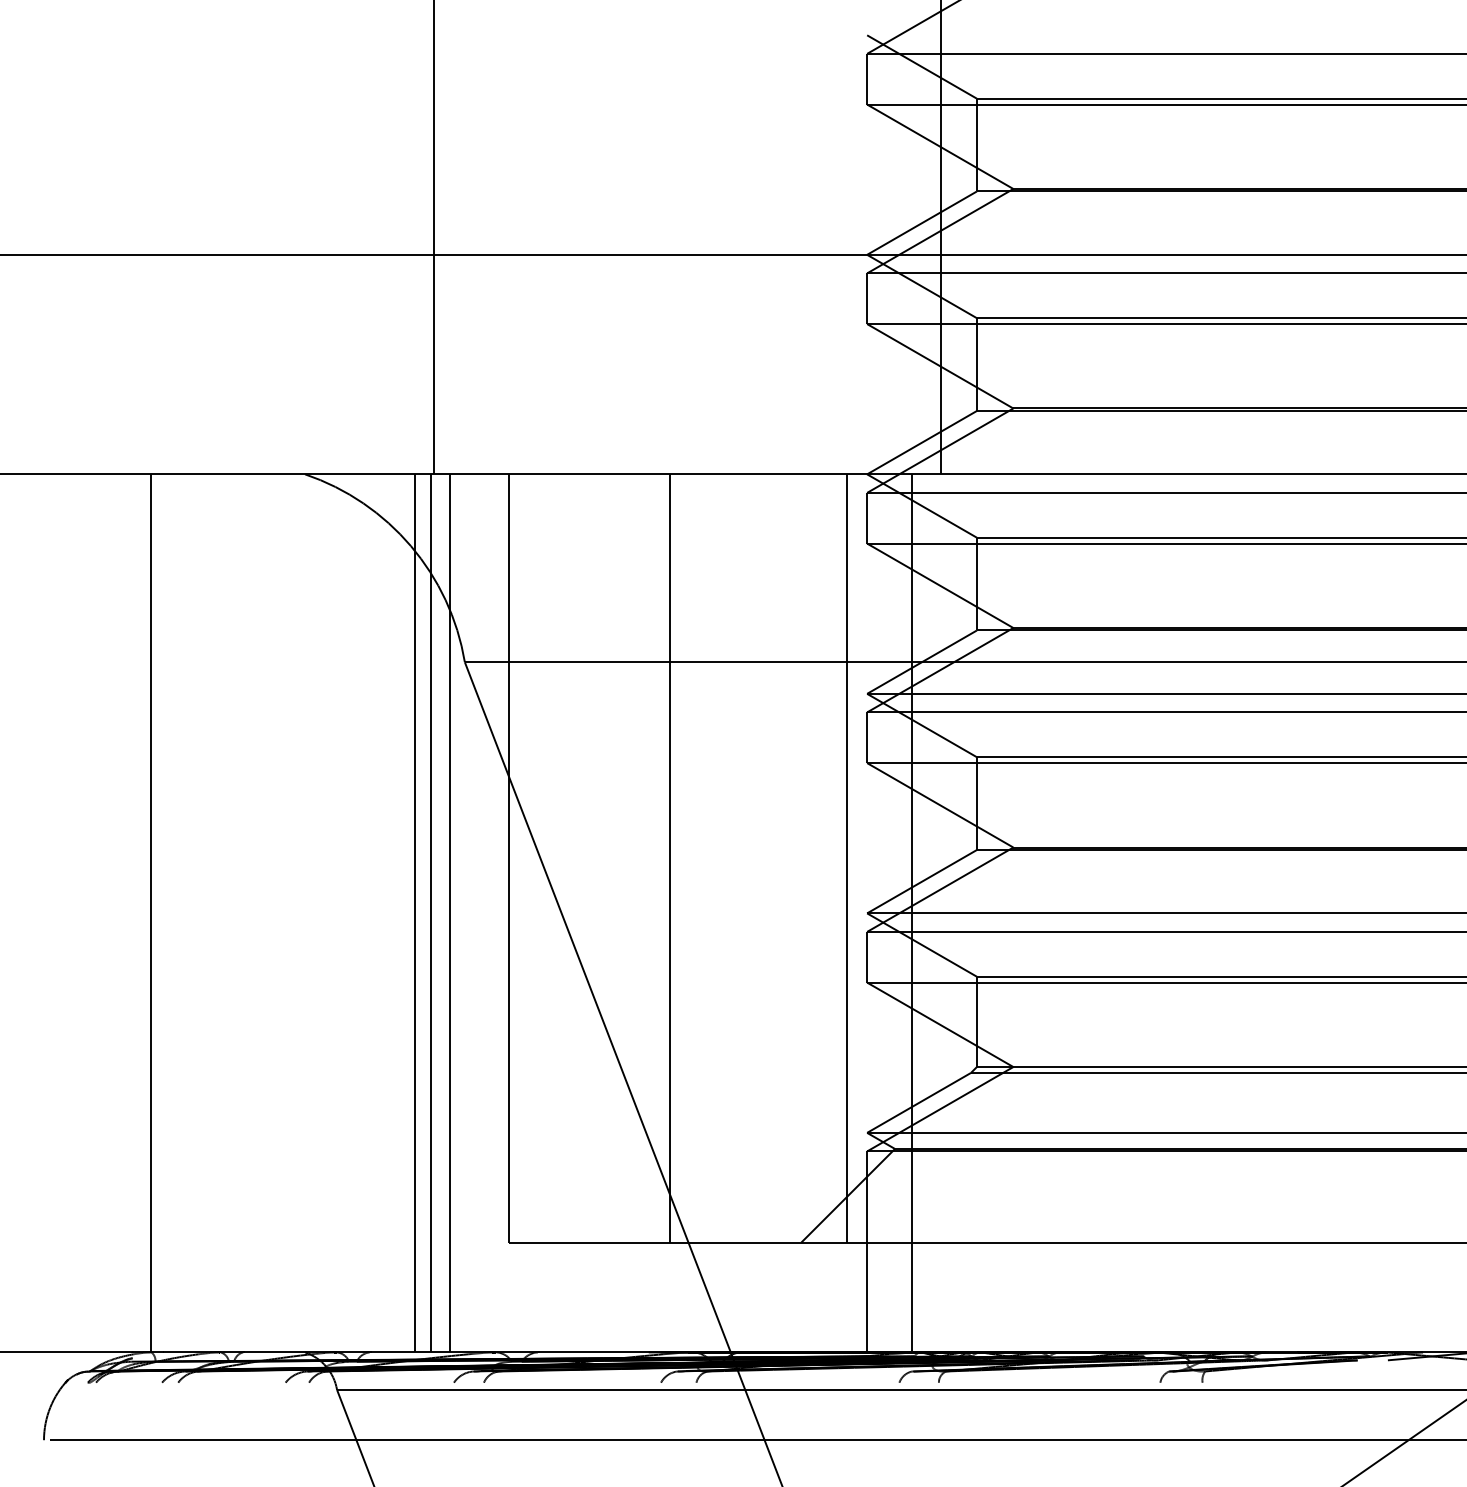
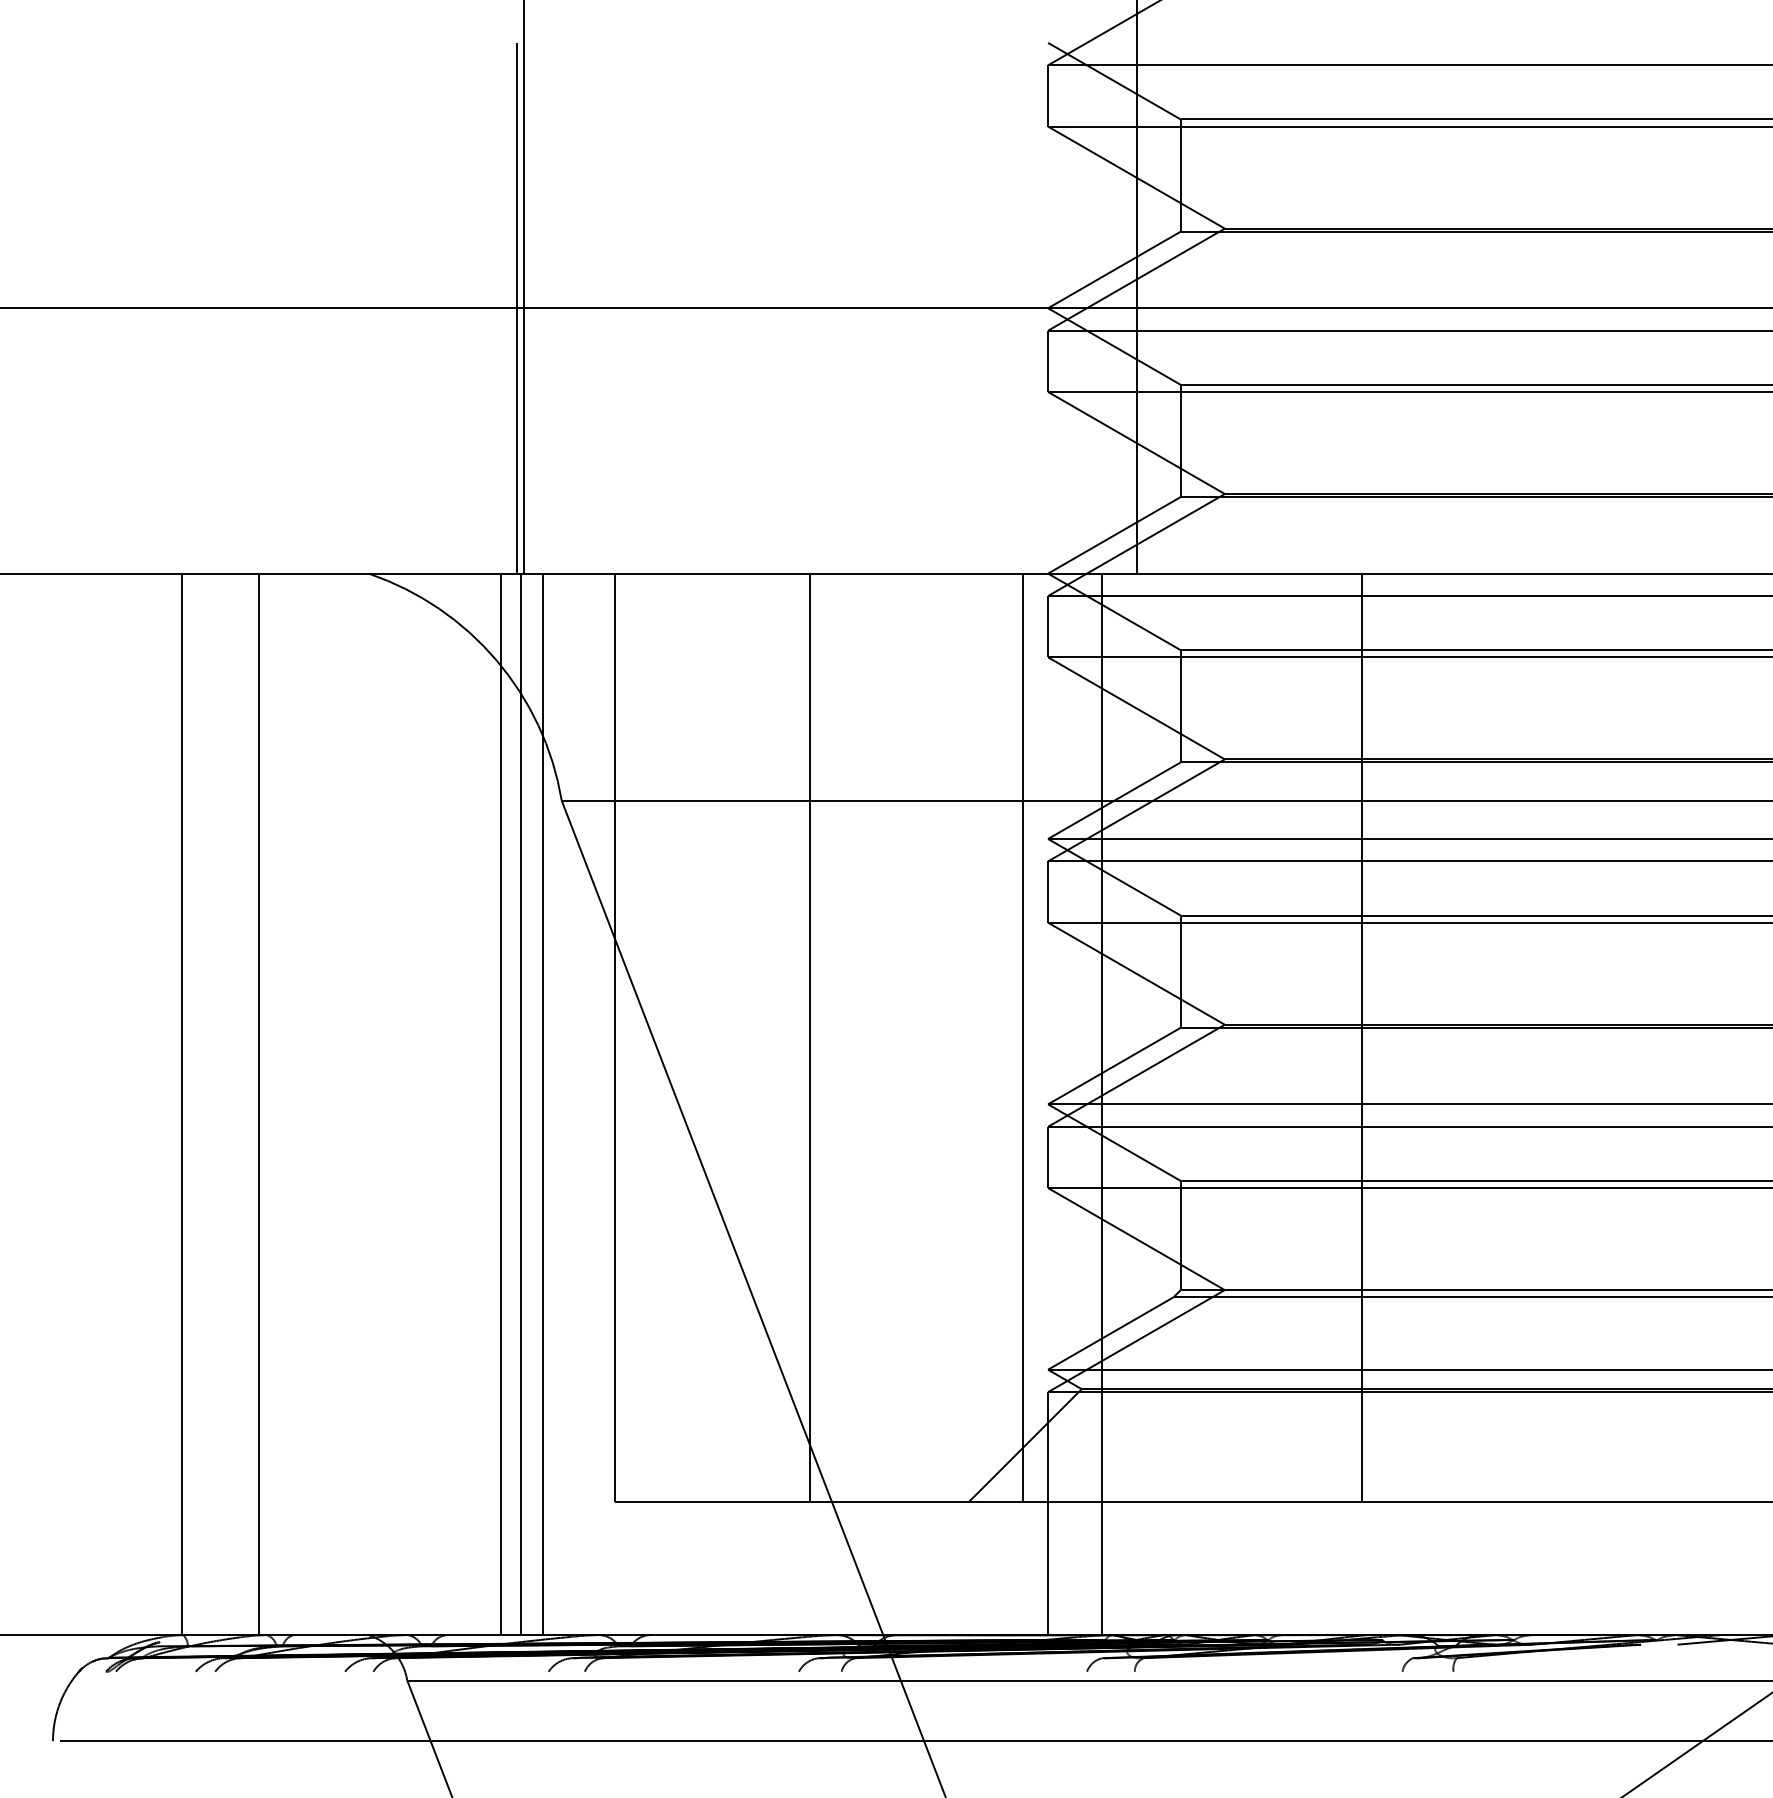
line: (428, 254) -> (517, 307), added
line: (1127, 858) -> (1362, 1038), added
line: (214, 913) -> (259, 1104), added

